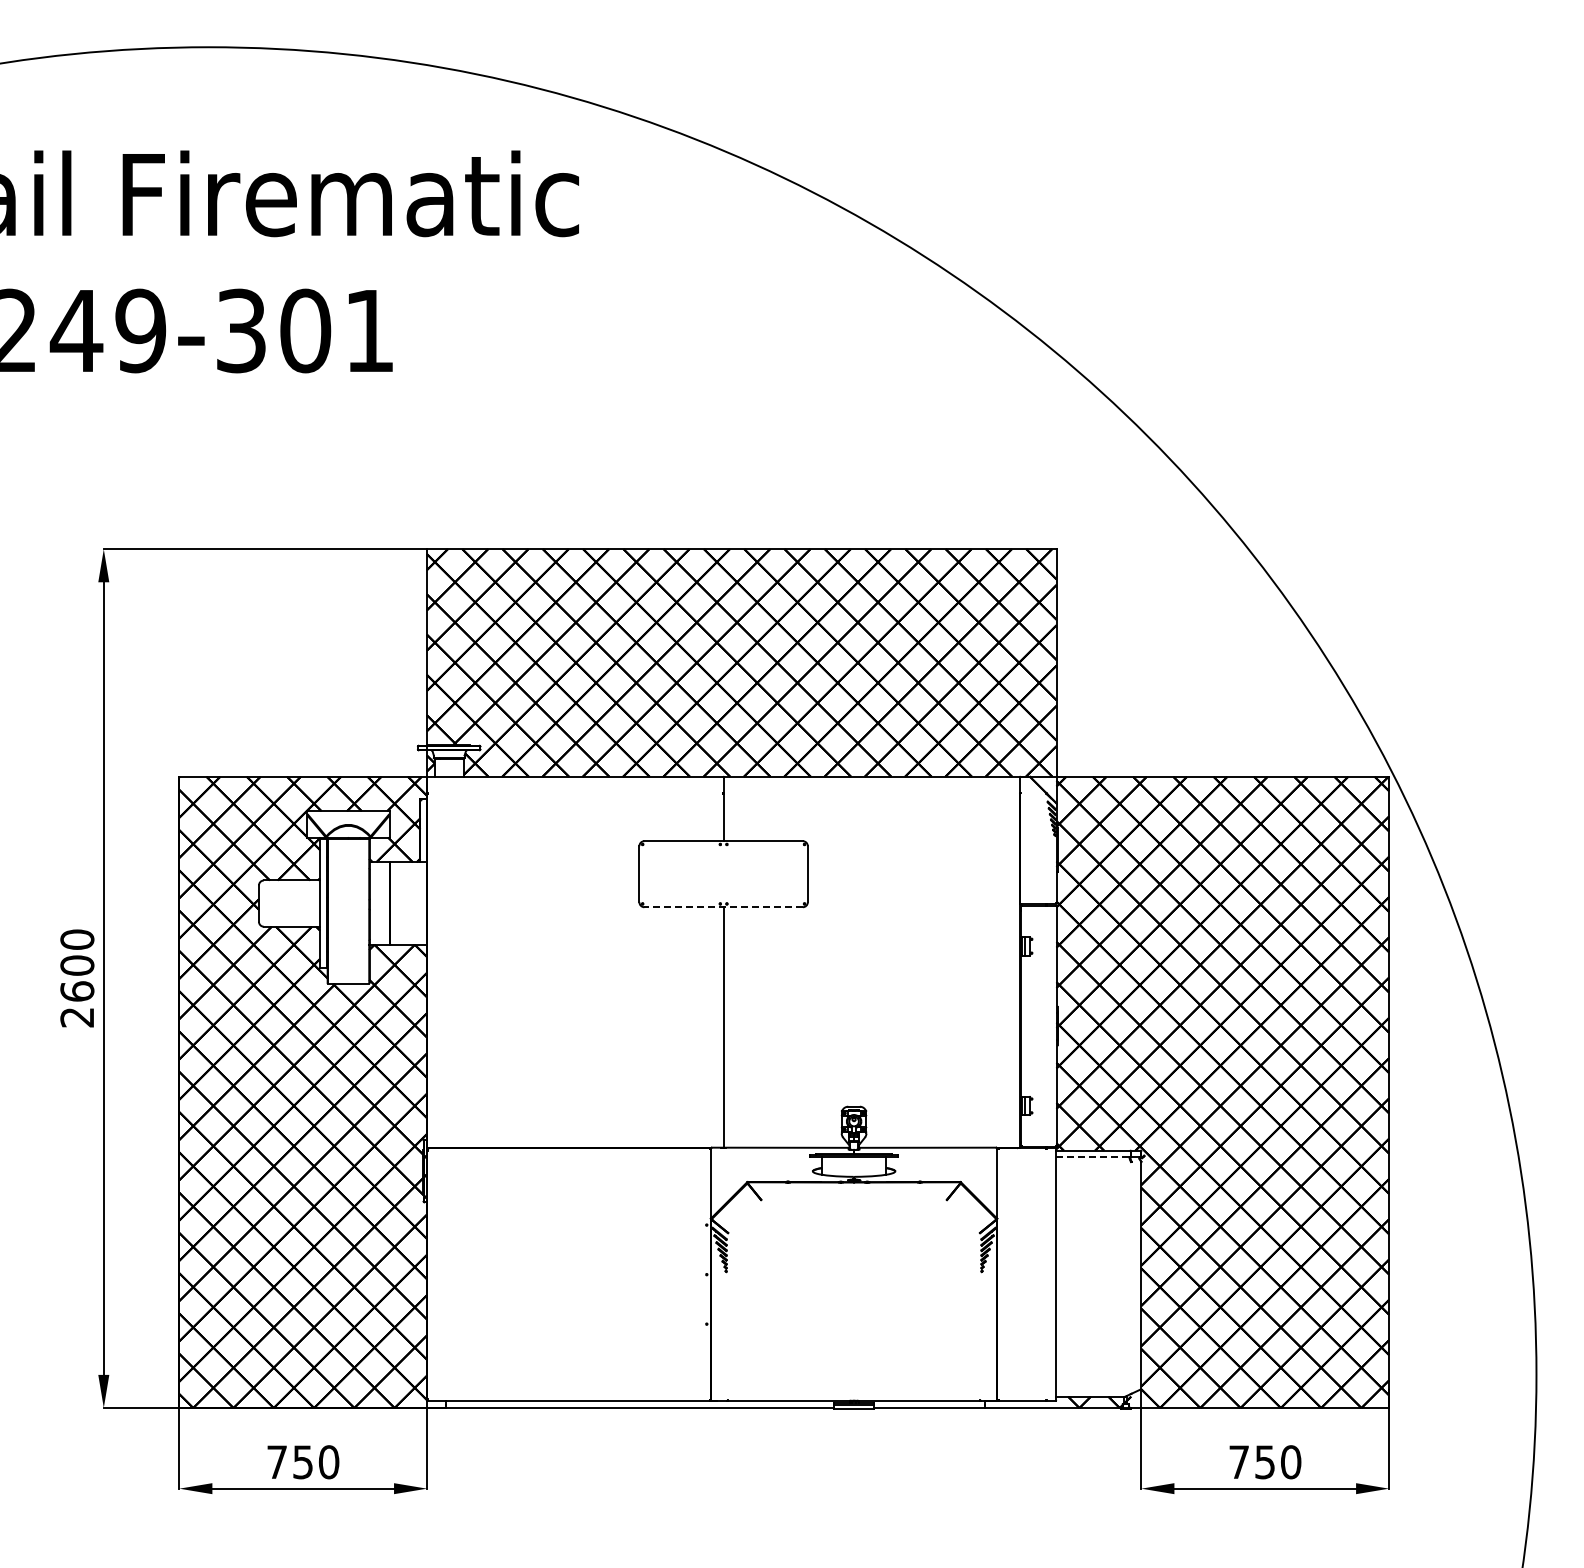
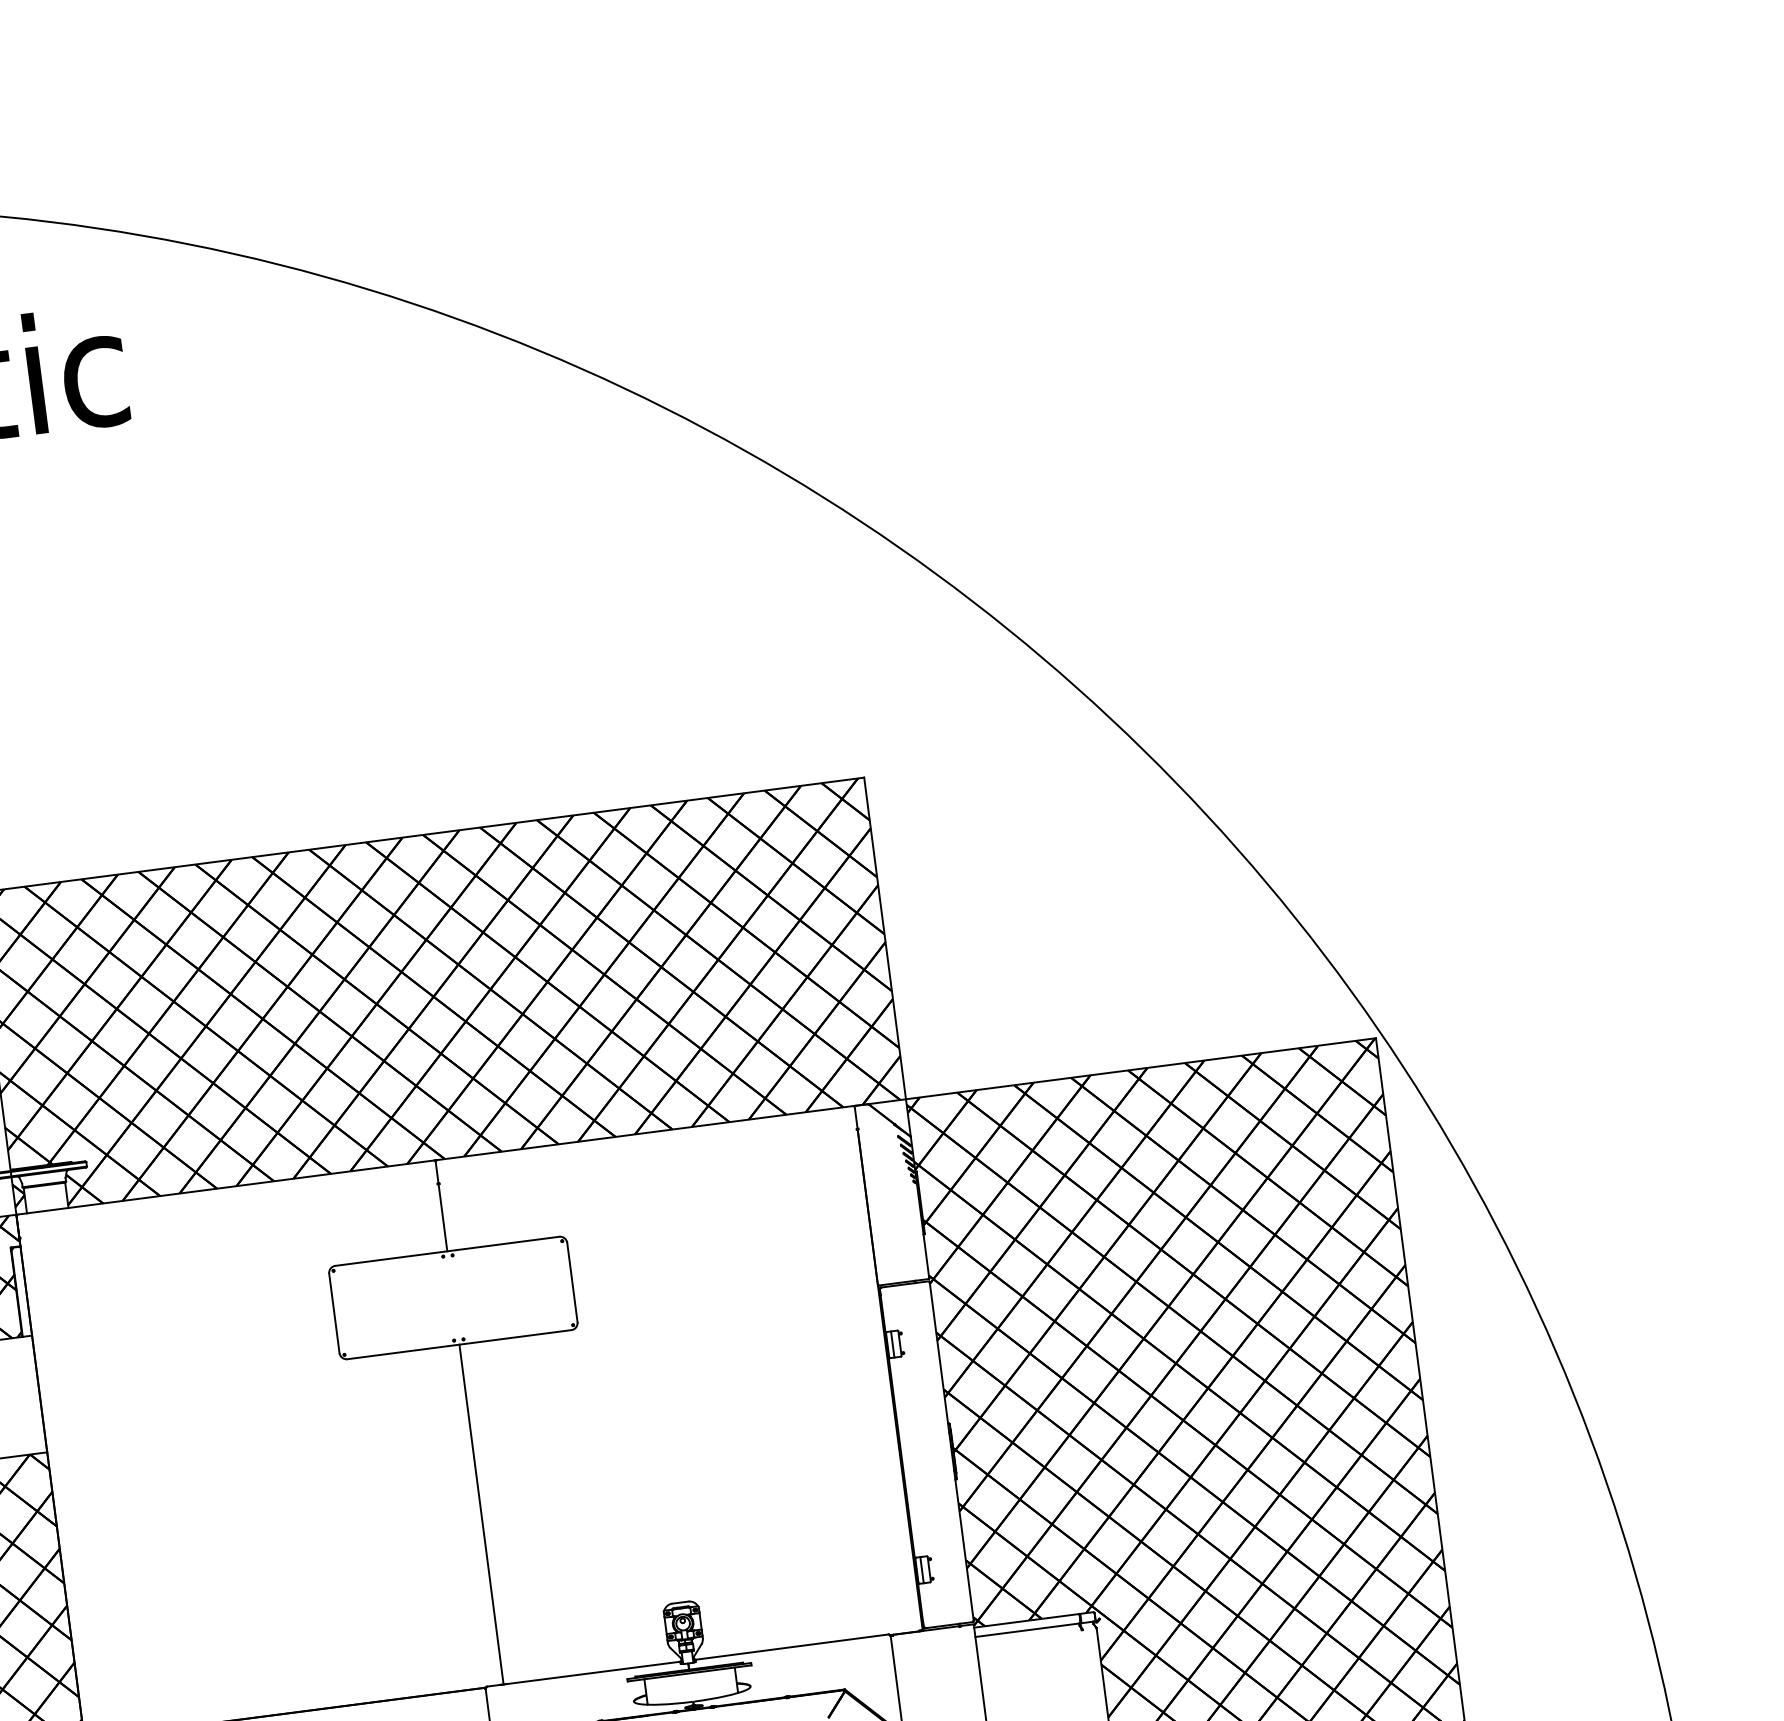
line: (723, 907) -> (459, 1345), dashed -> solid
line: (1093, 1157) -> (1028, 1630), dashed -> solid

